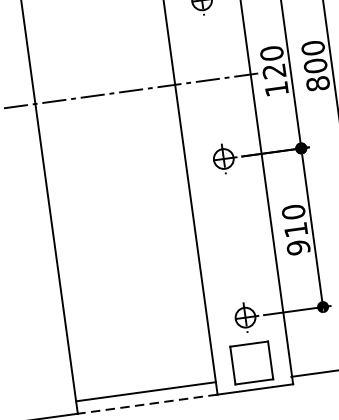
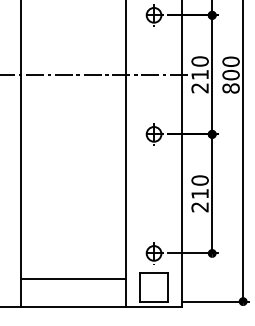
text: (274, 80) -> (199, 81), 120 -> 210
text: (297, 248) -> (199, 207), 910 -> 210
line: (144, 391) -> (72, 278), moved
line: (146, 404) -> (72, 307), dashed -> solid

